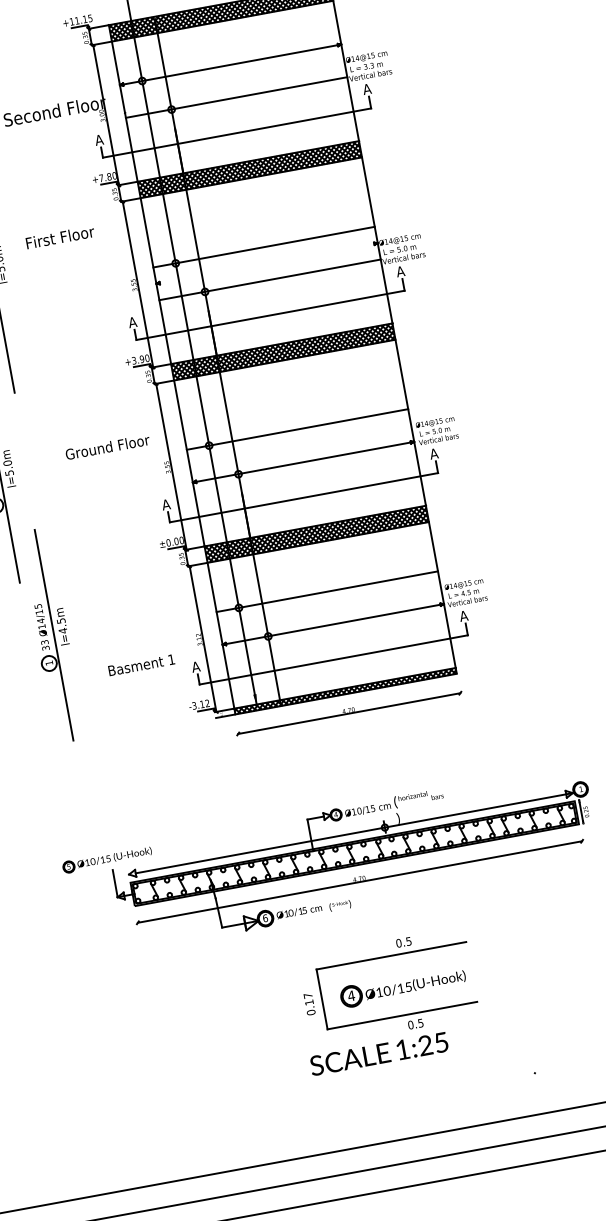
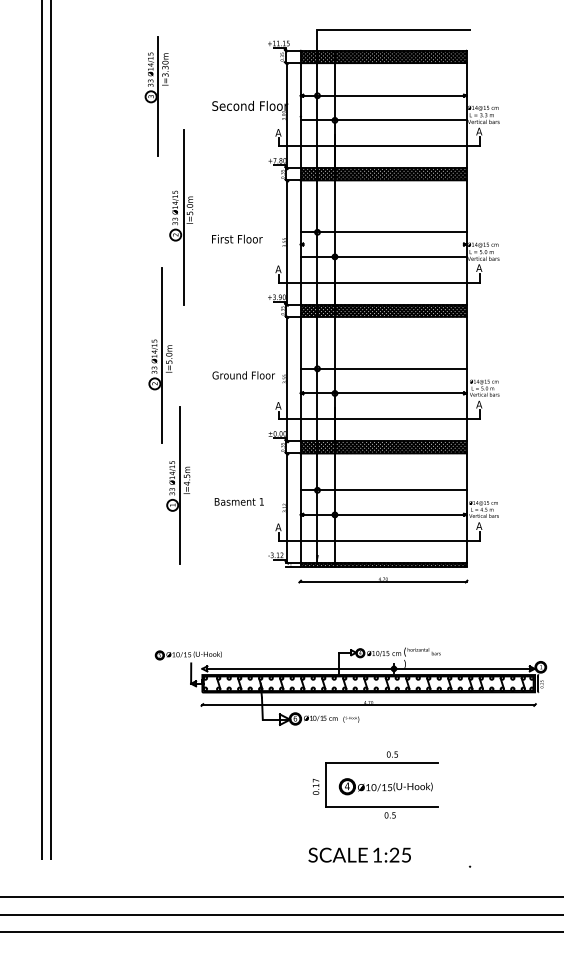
text: (60, 236) -> (237, 238), moved
text: (107, 447) -> (243, 375), moved
text: (140, 664) -> (238, 501), moved
text: (378, 1053) -> (359, 854), moved

